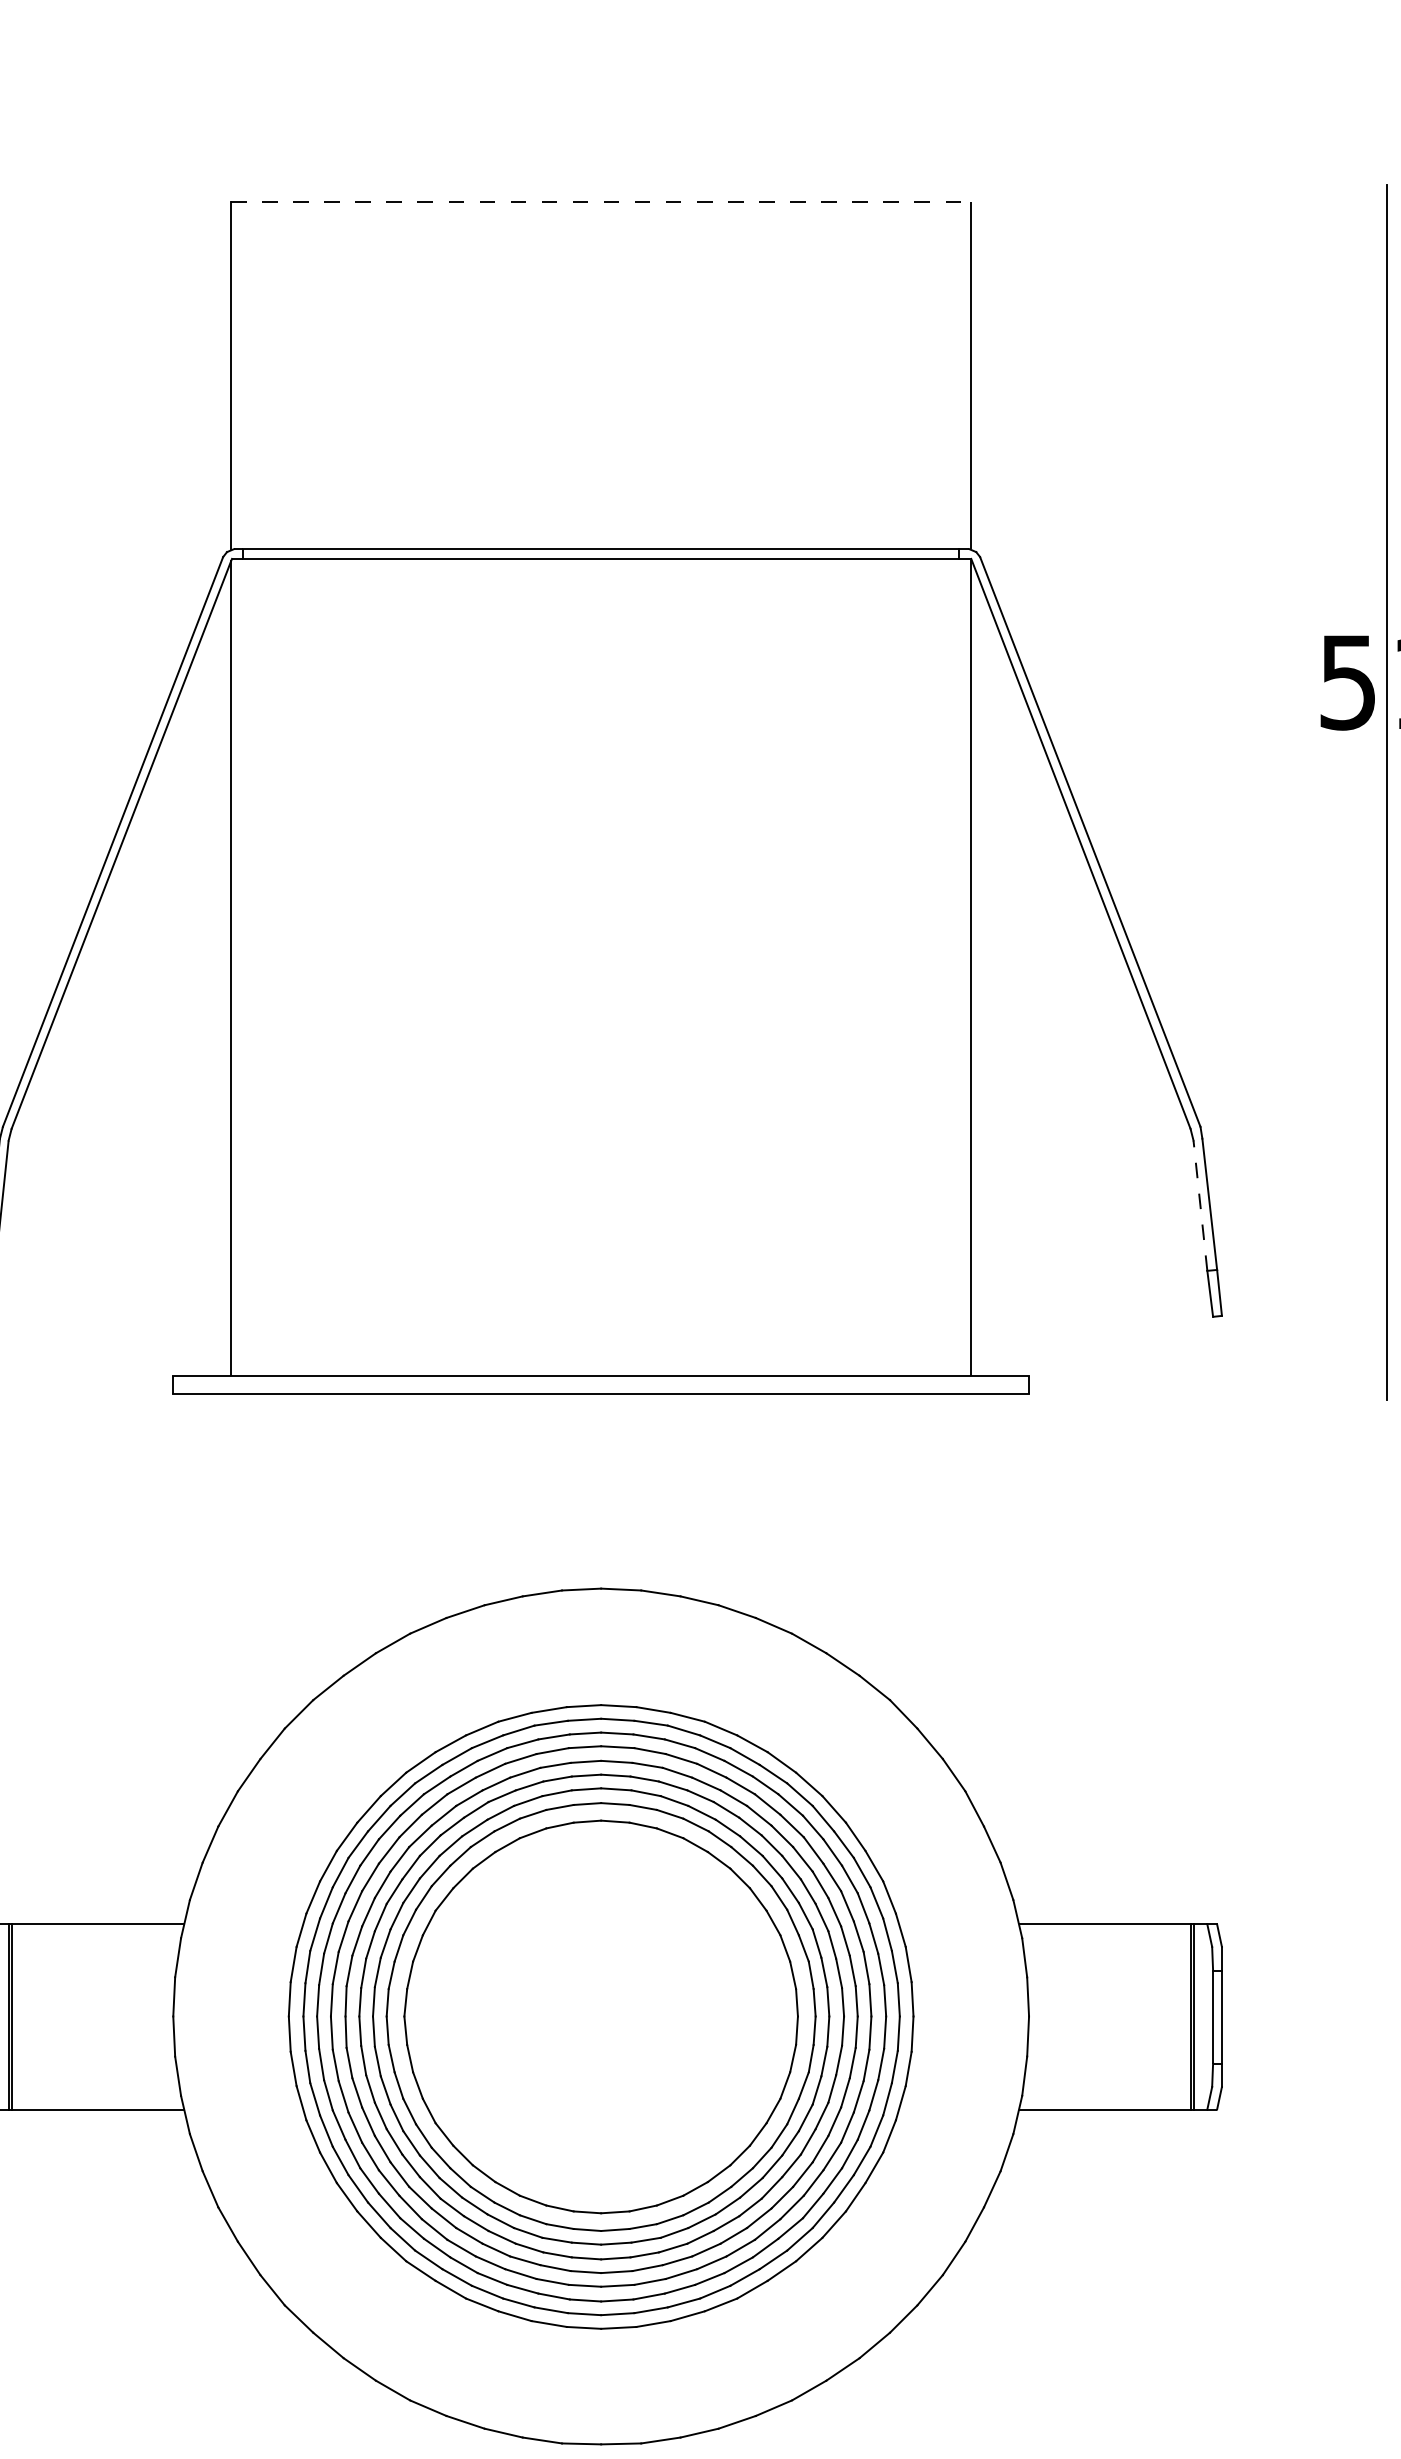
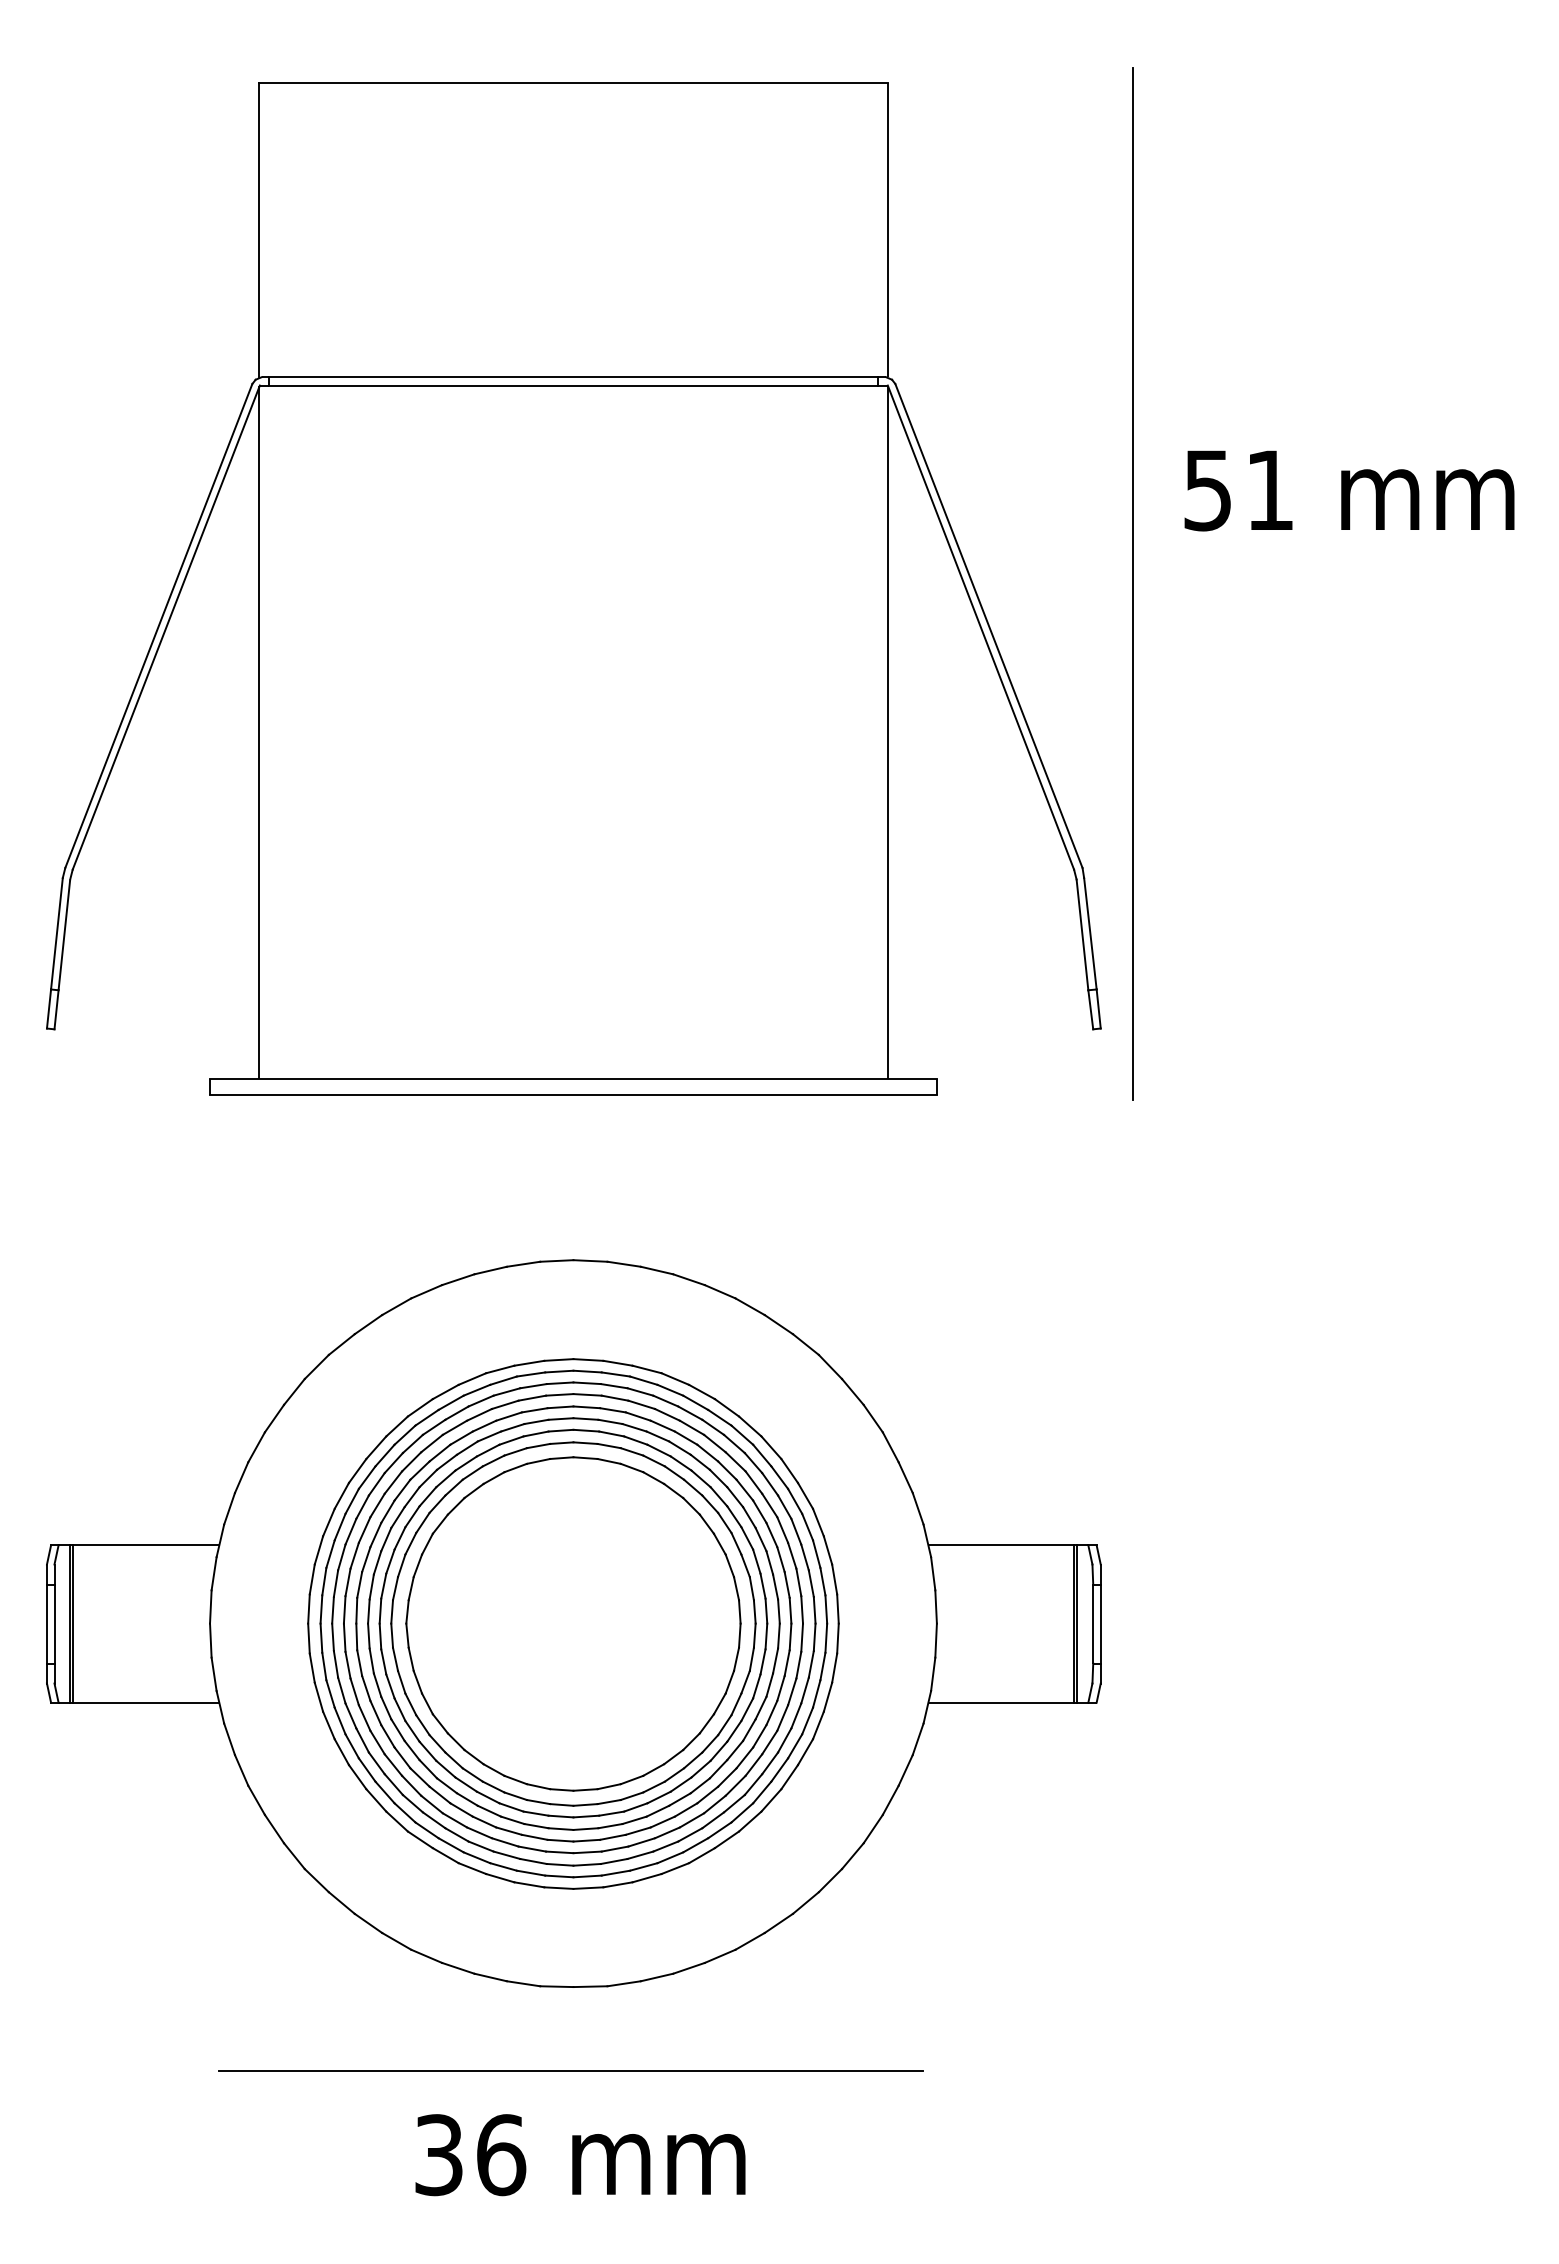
line: (601, 202) -> (573, 82), dashed -> solid
line: (1386, 791) -> (1132, 583), moved
line: (1200, 1205) -> (1082, 934), dashed -> solid

